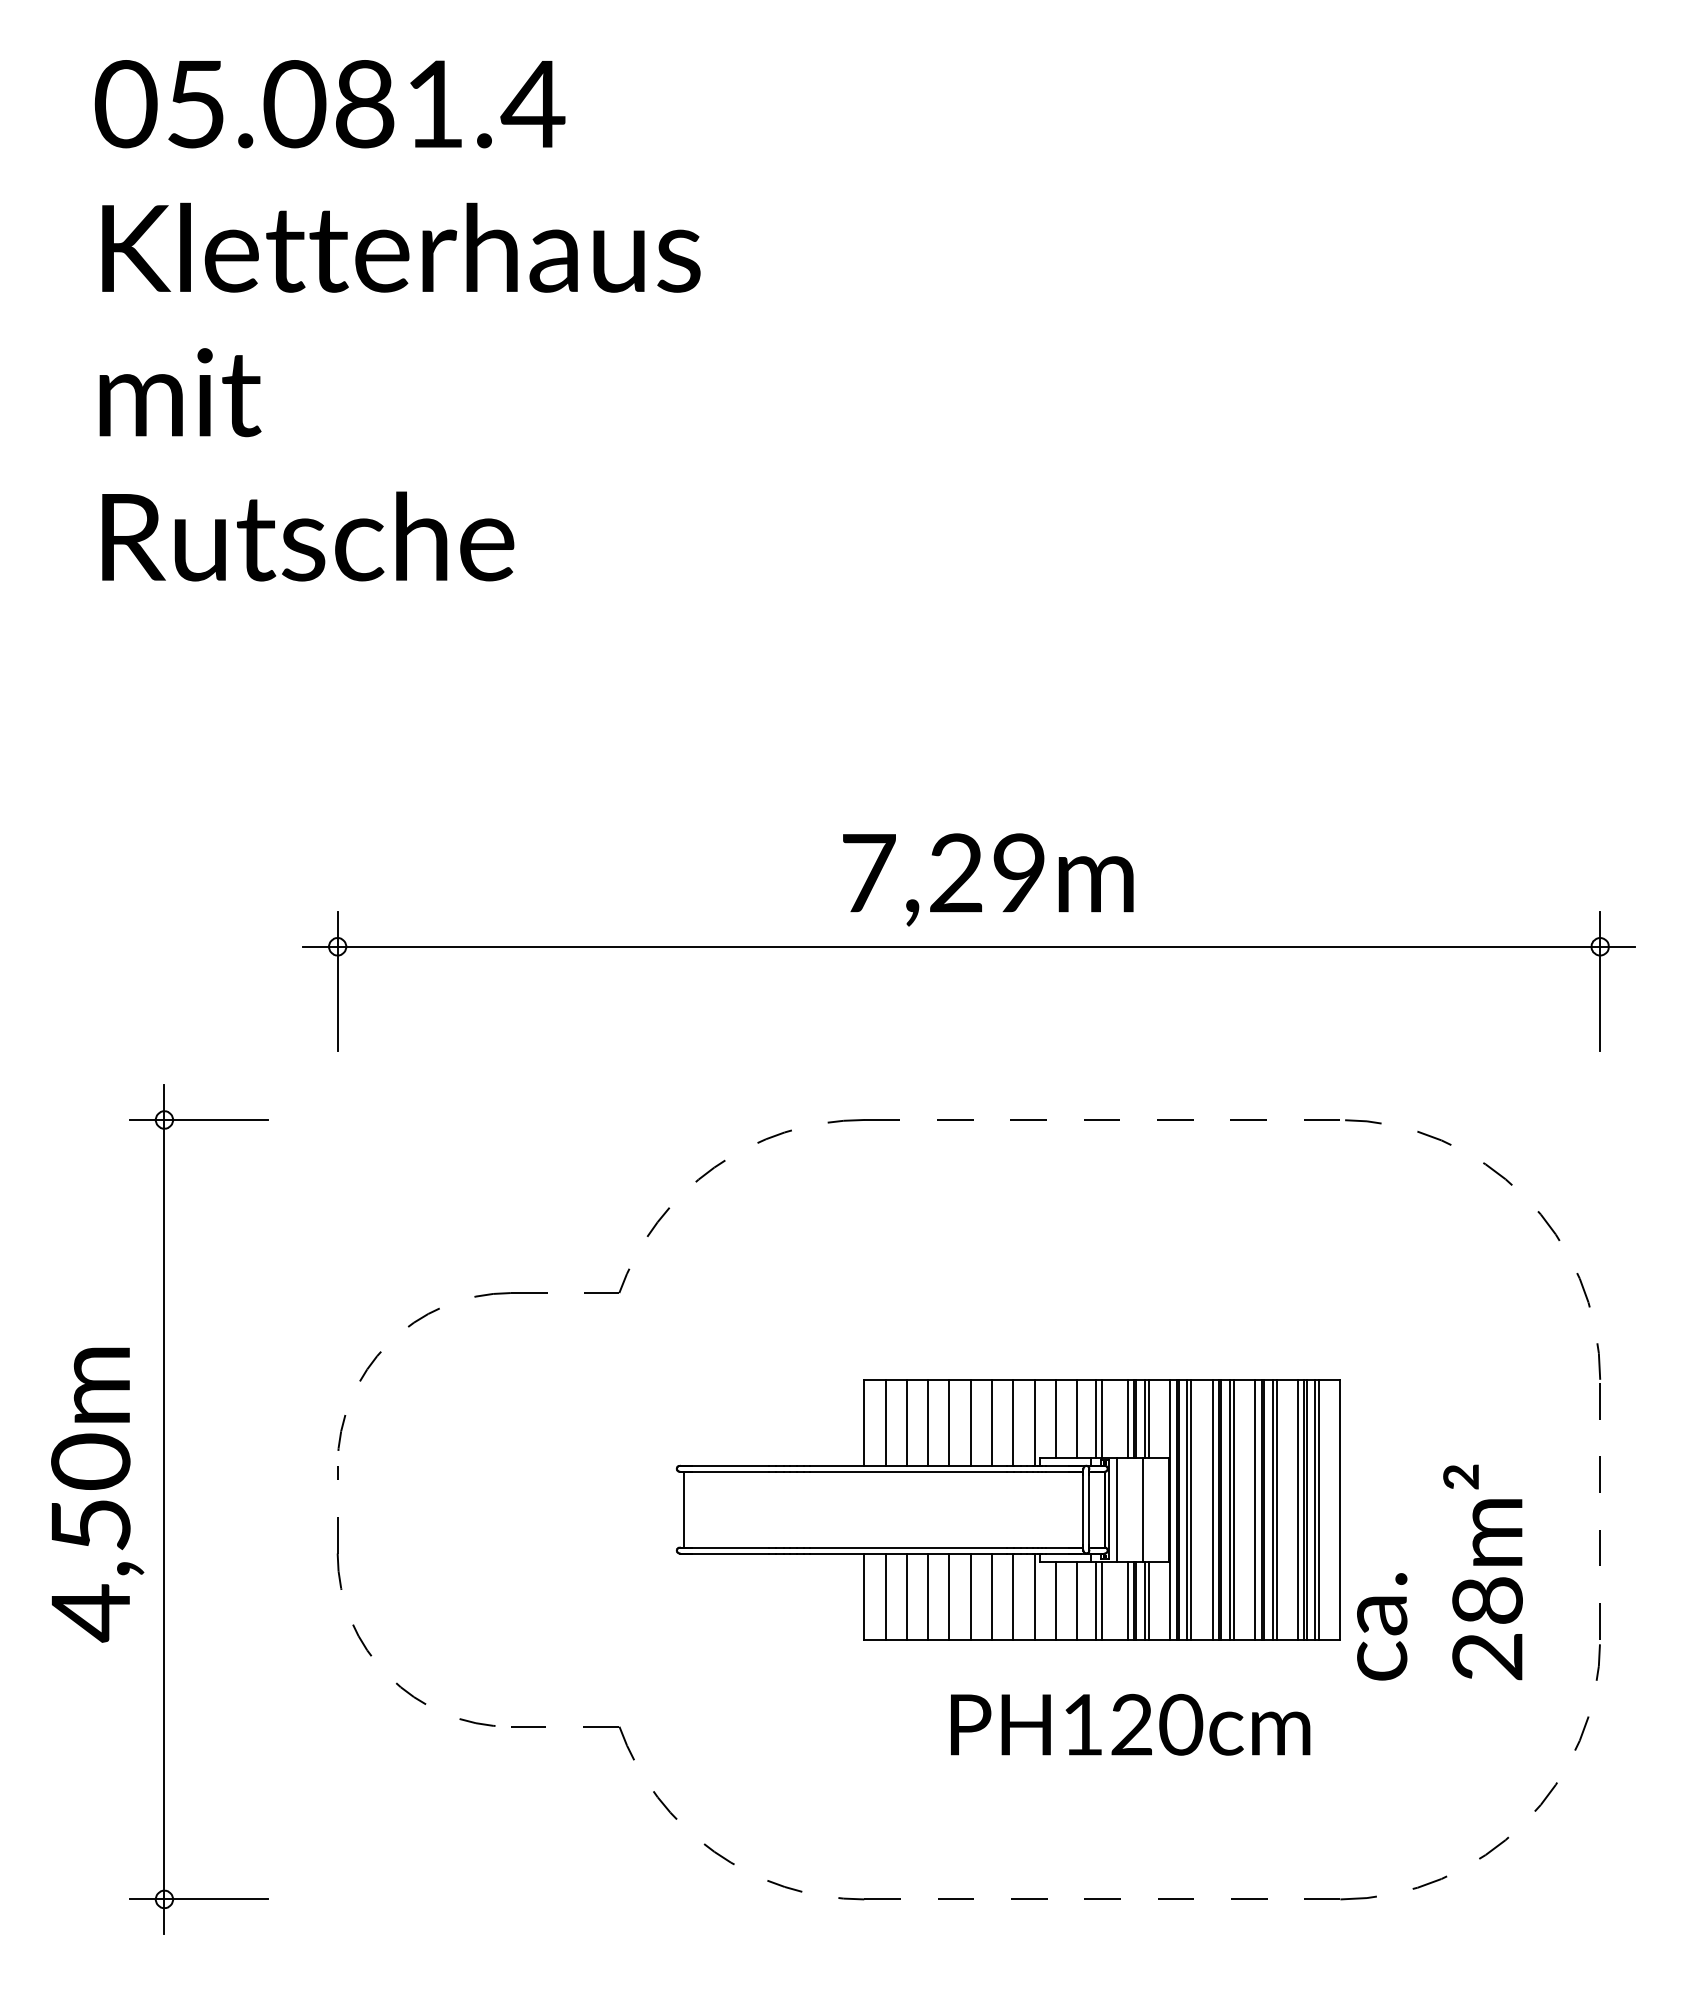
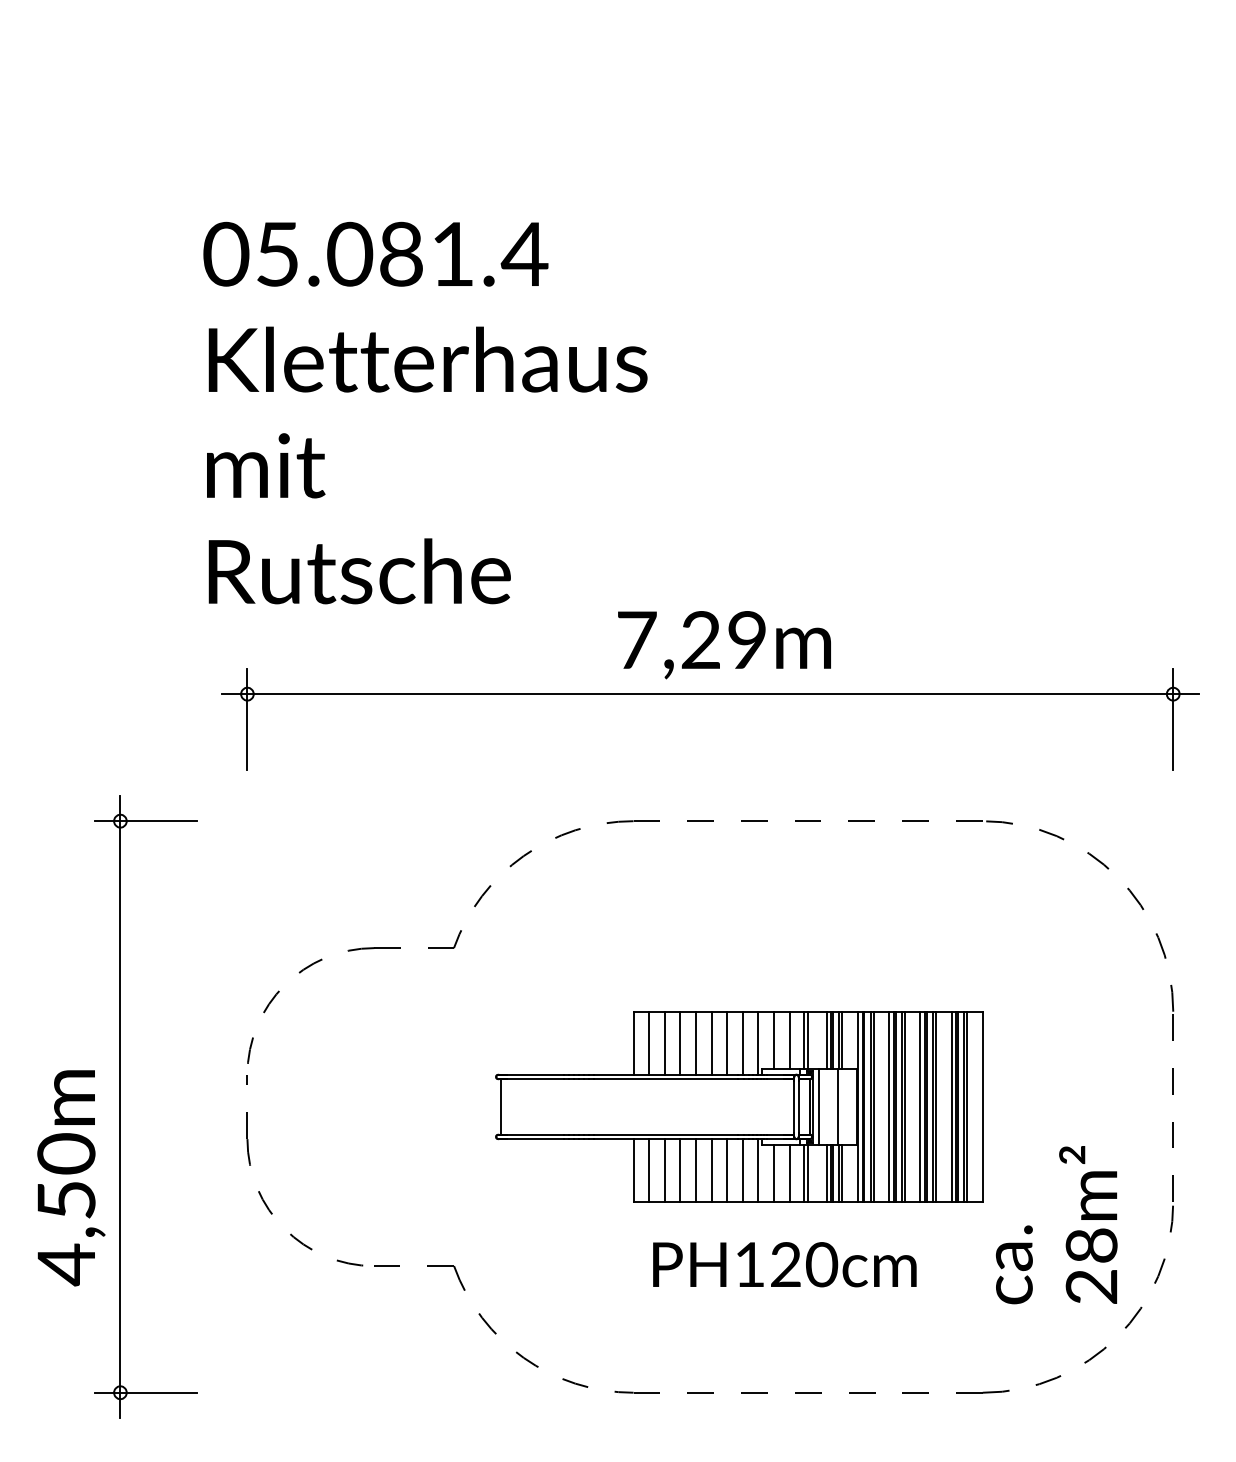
text: (397, 319) -> (425, 412), moved
text: (97, 1495) -> (71, 1178), moved
text: (1439, 1573) -> (1056, 1225), moved
text: (1130, 1724) -> (784, 1264), moved

